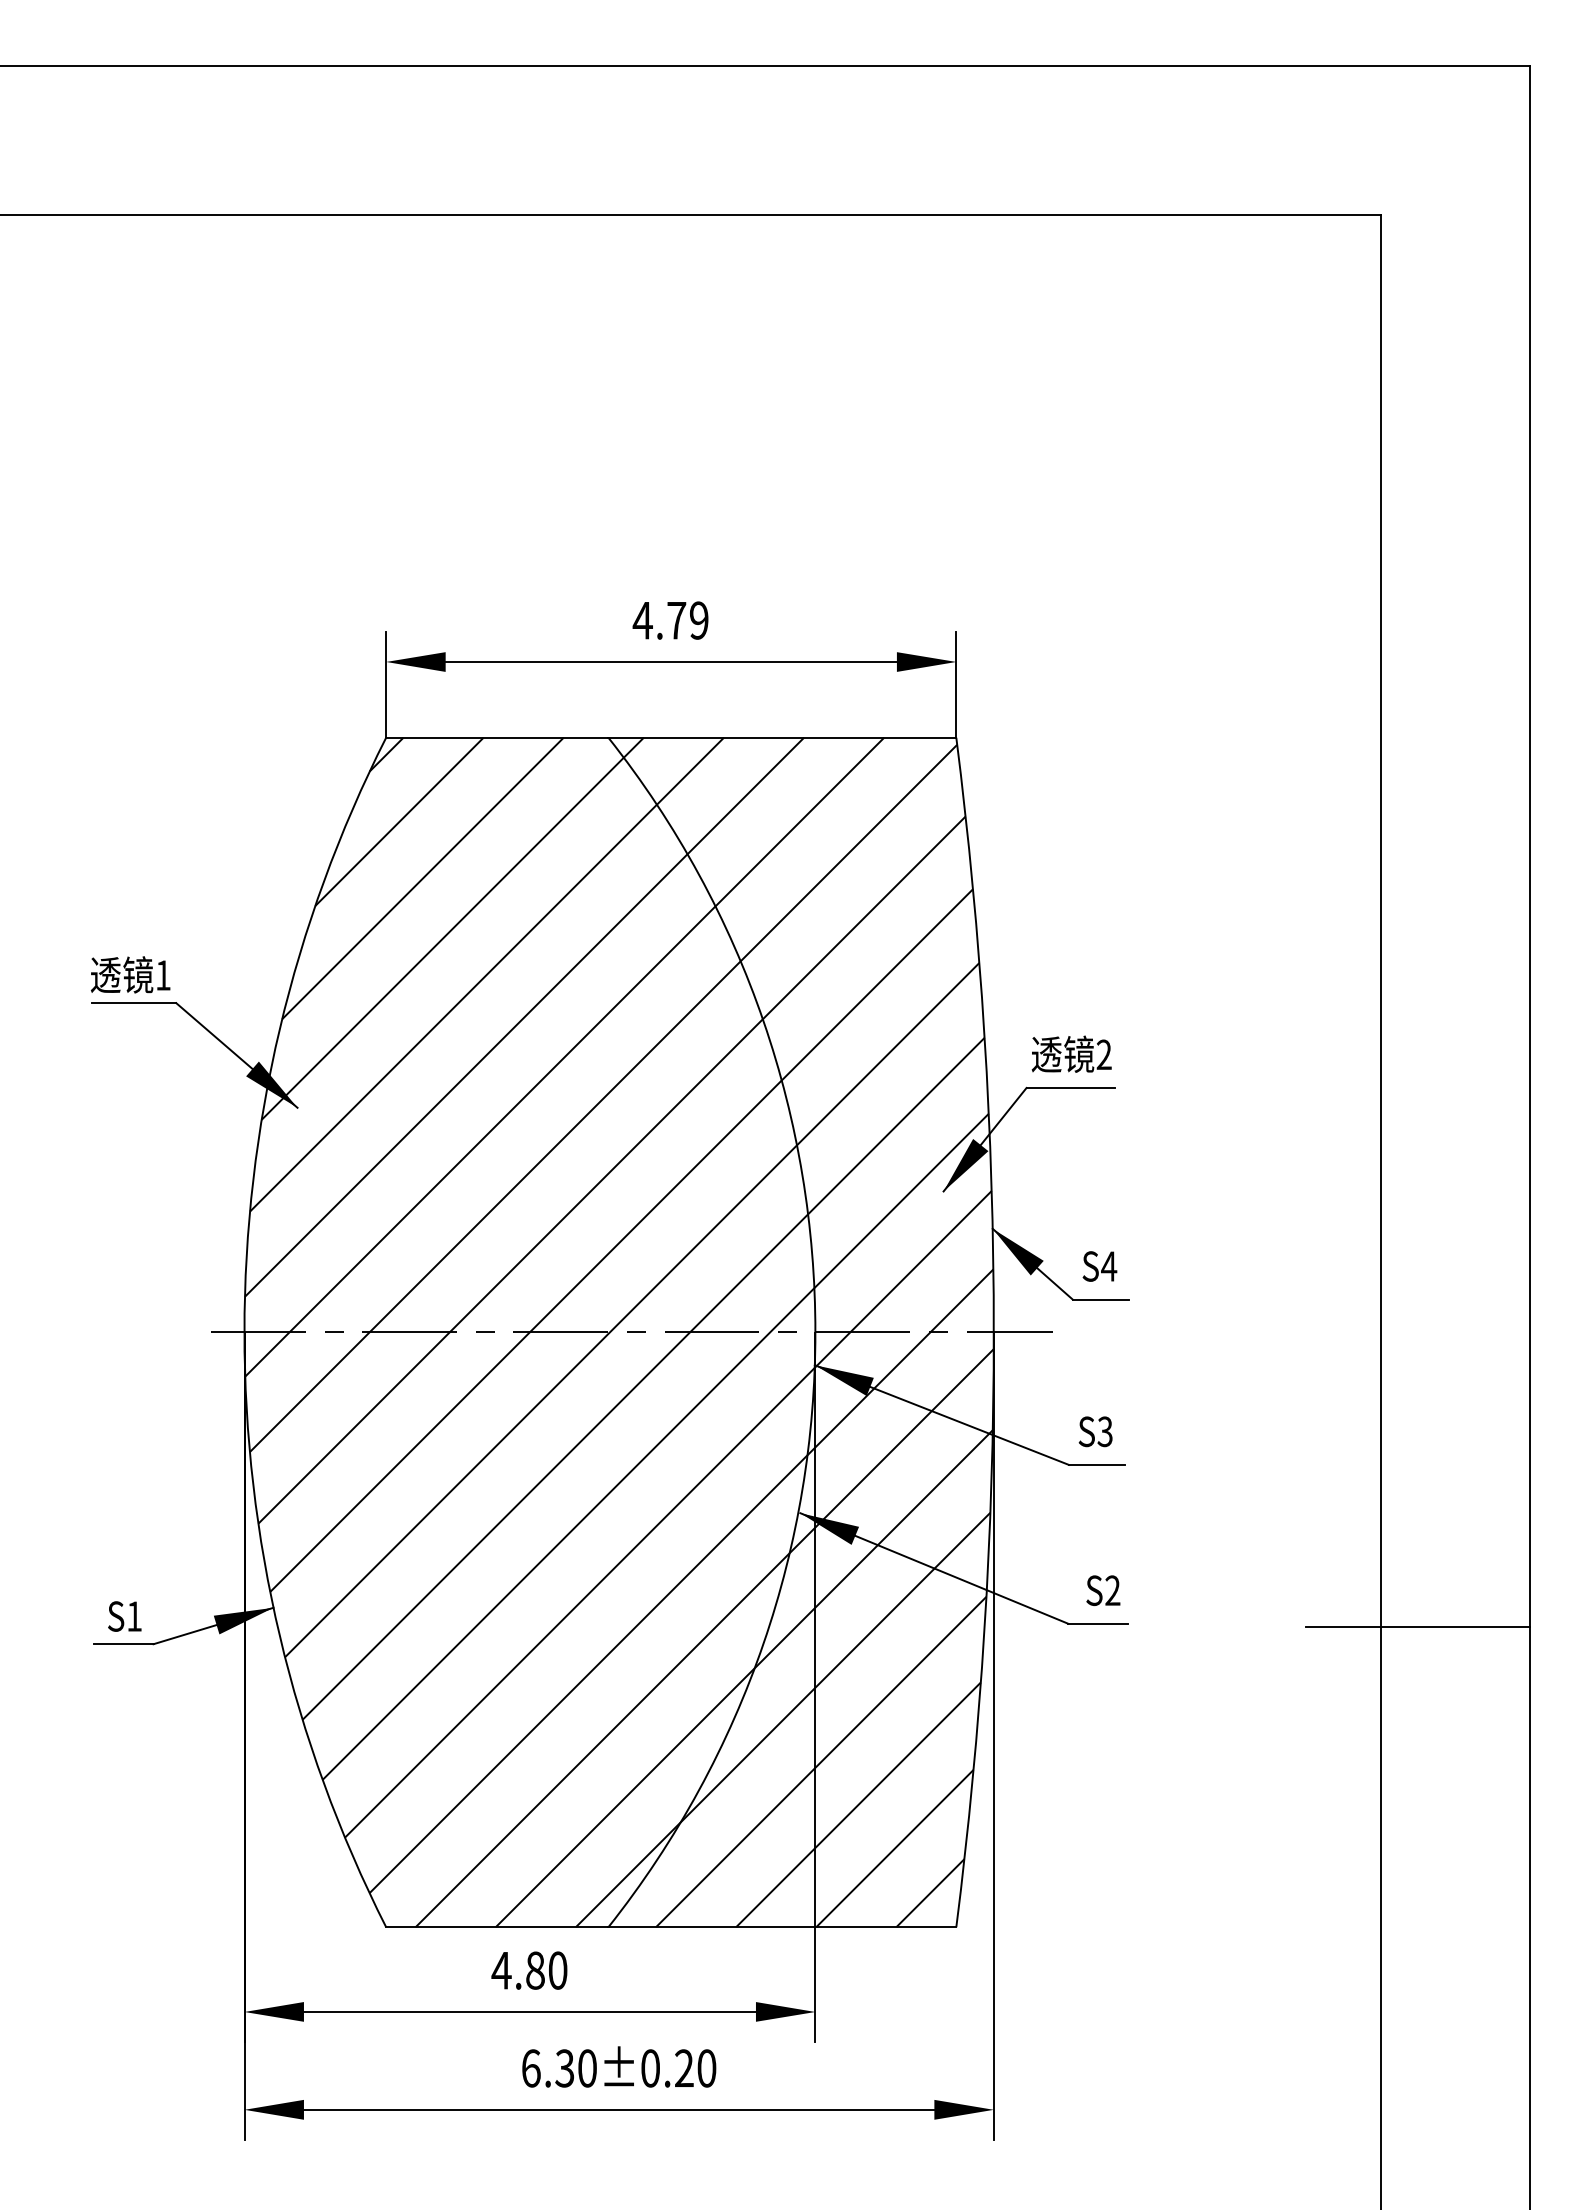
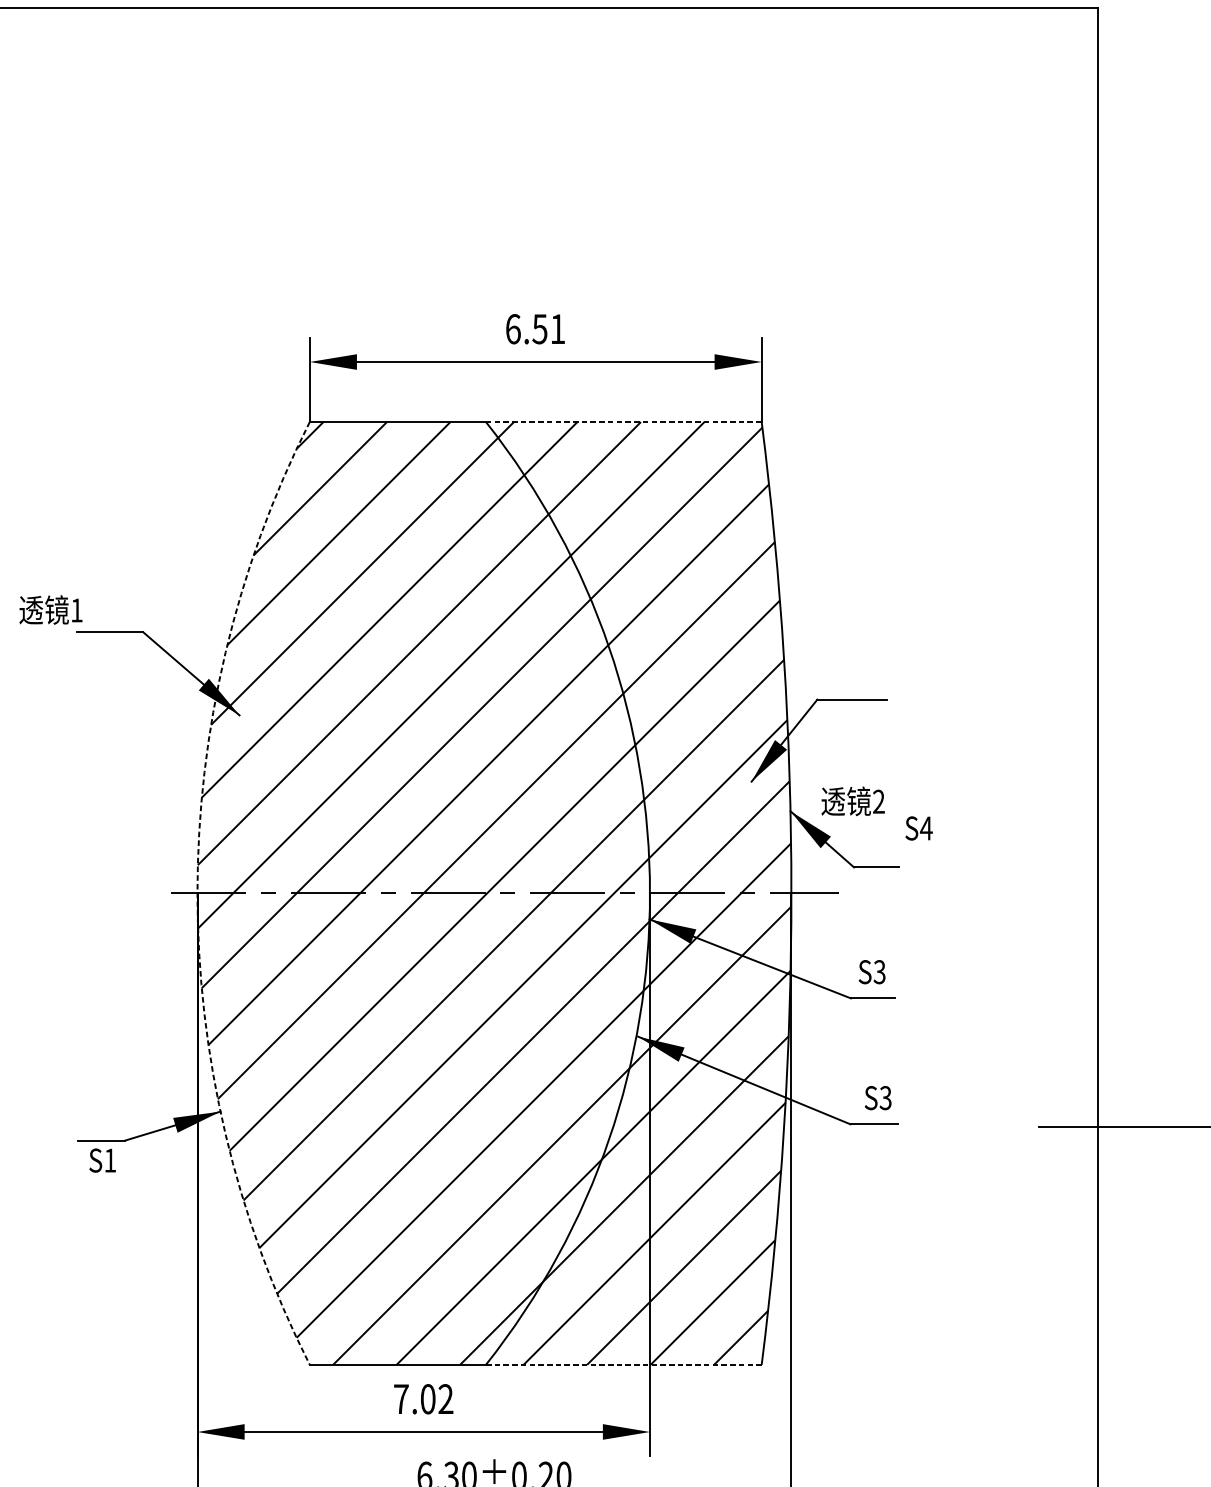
text: (670, 620) -> (535, 329), 4.79 -> 6.51
line: (782, 737) -> (623, 421), solid -> dashed
text: (130, 974) -> (50, 609), moved
text: (1071, 1053) -> (852, 800), moved
text: (1099, 1266) -> (918, 828), moved
arc: (244, 1332) -> (197, 893), solid -> dashed
text: (1112, 1590) -> (885, 1097), S2 -> S3
text: (124, 1616) -> (102, 1160), moved
line: (782, 1927) -> (623, 1365), solid -> dashed
text: (529, 1970) -> (423, 1399), 4.80 -> 7.02

